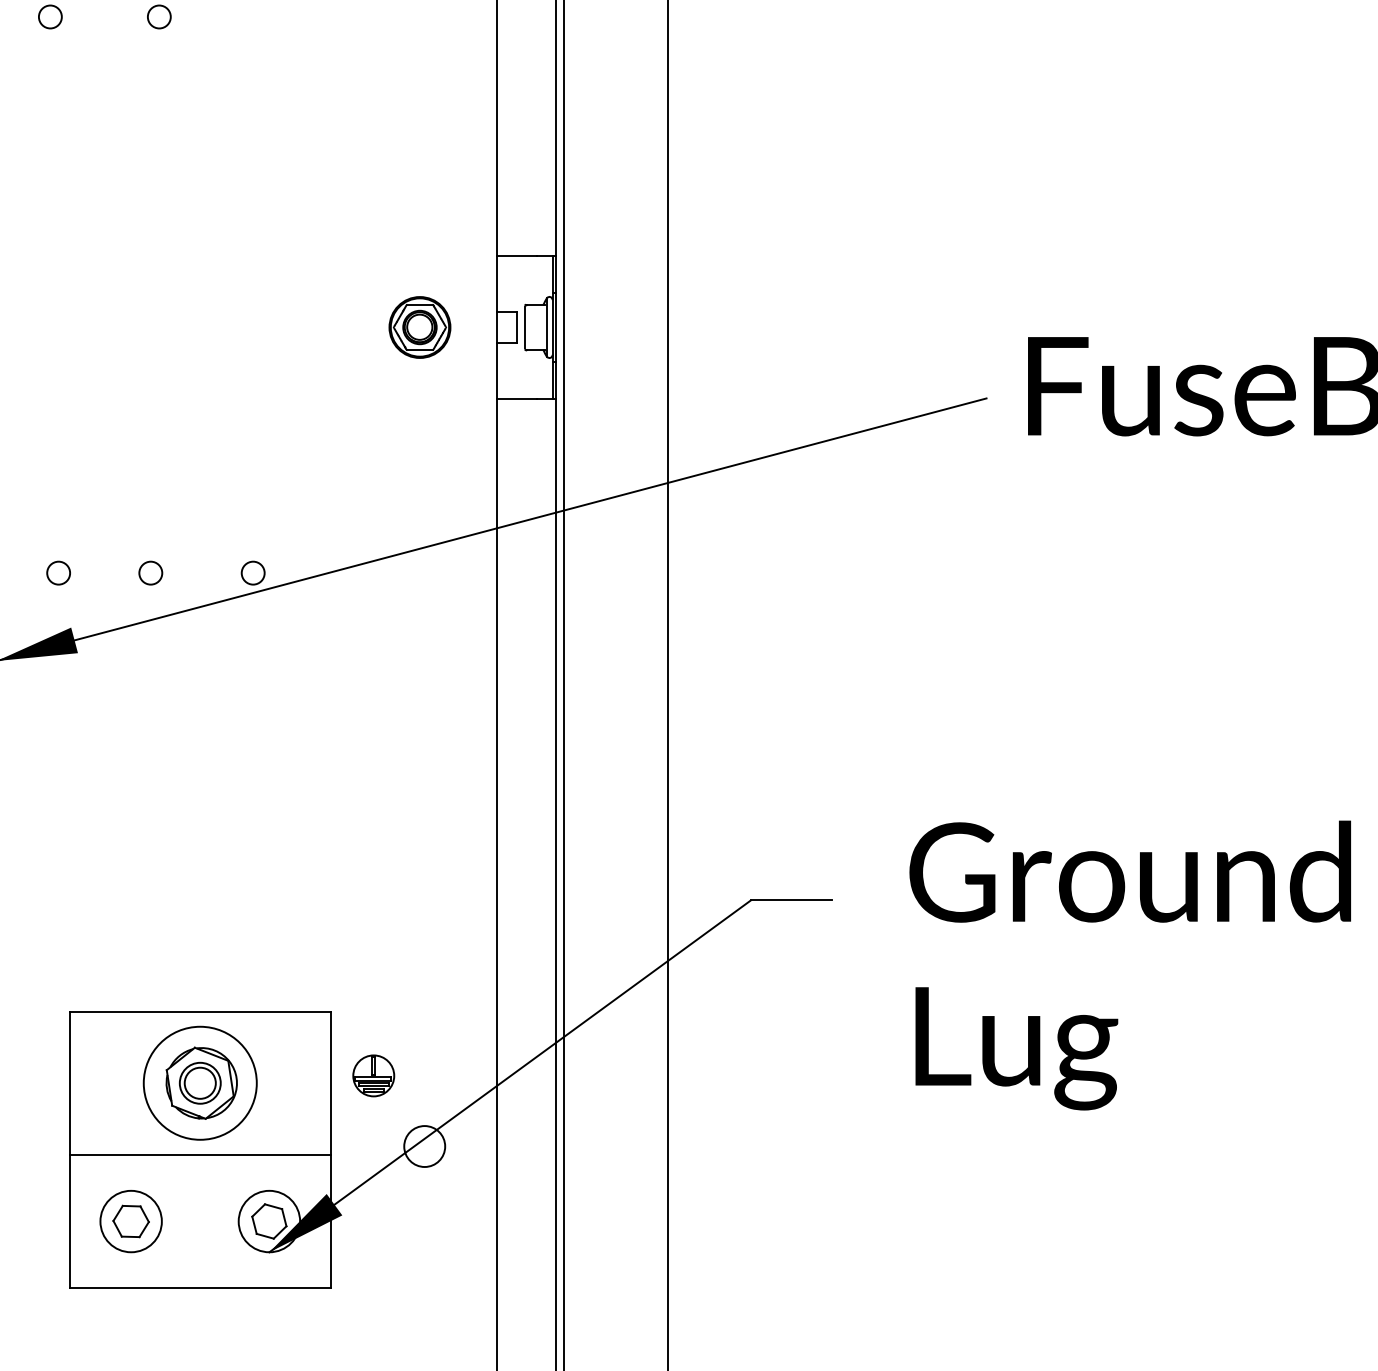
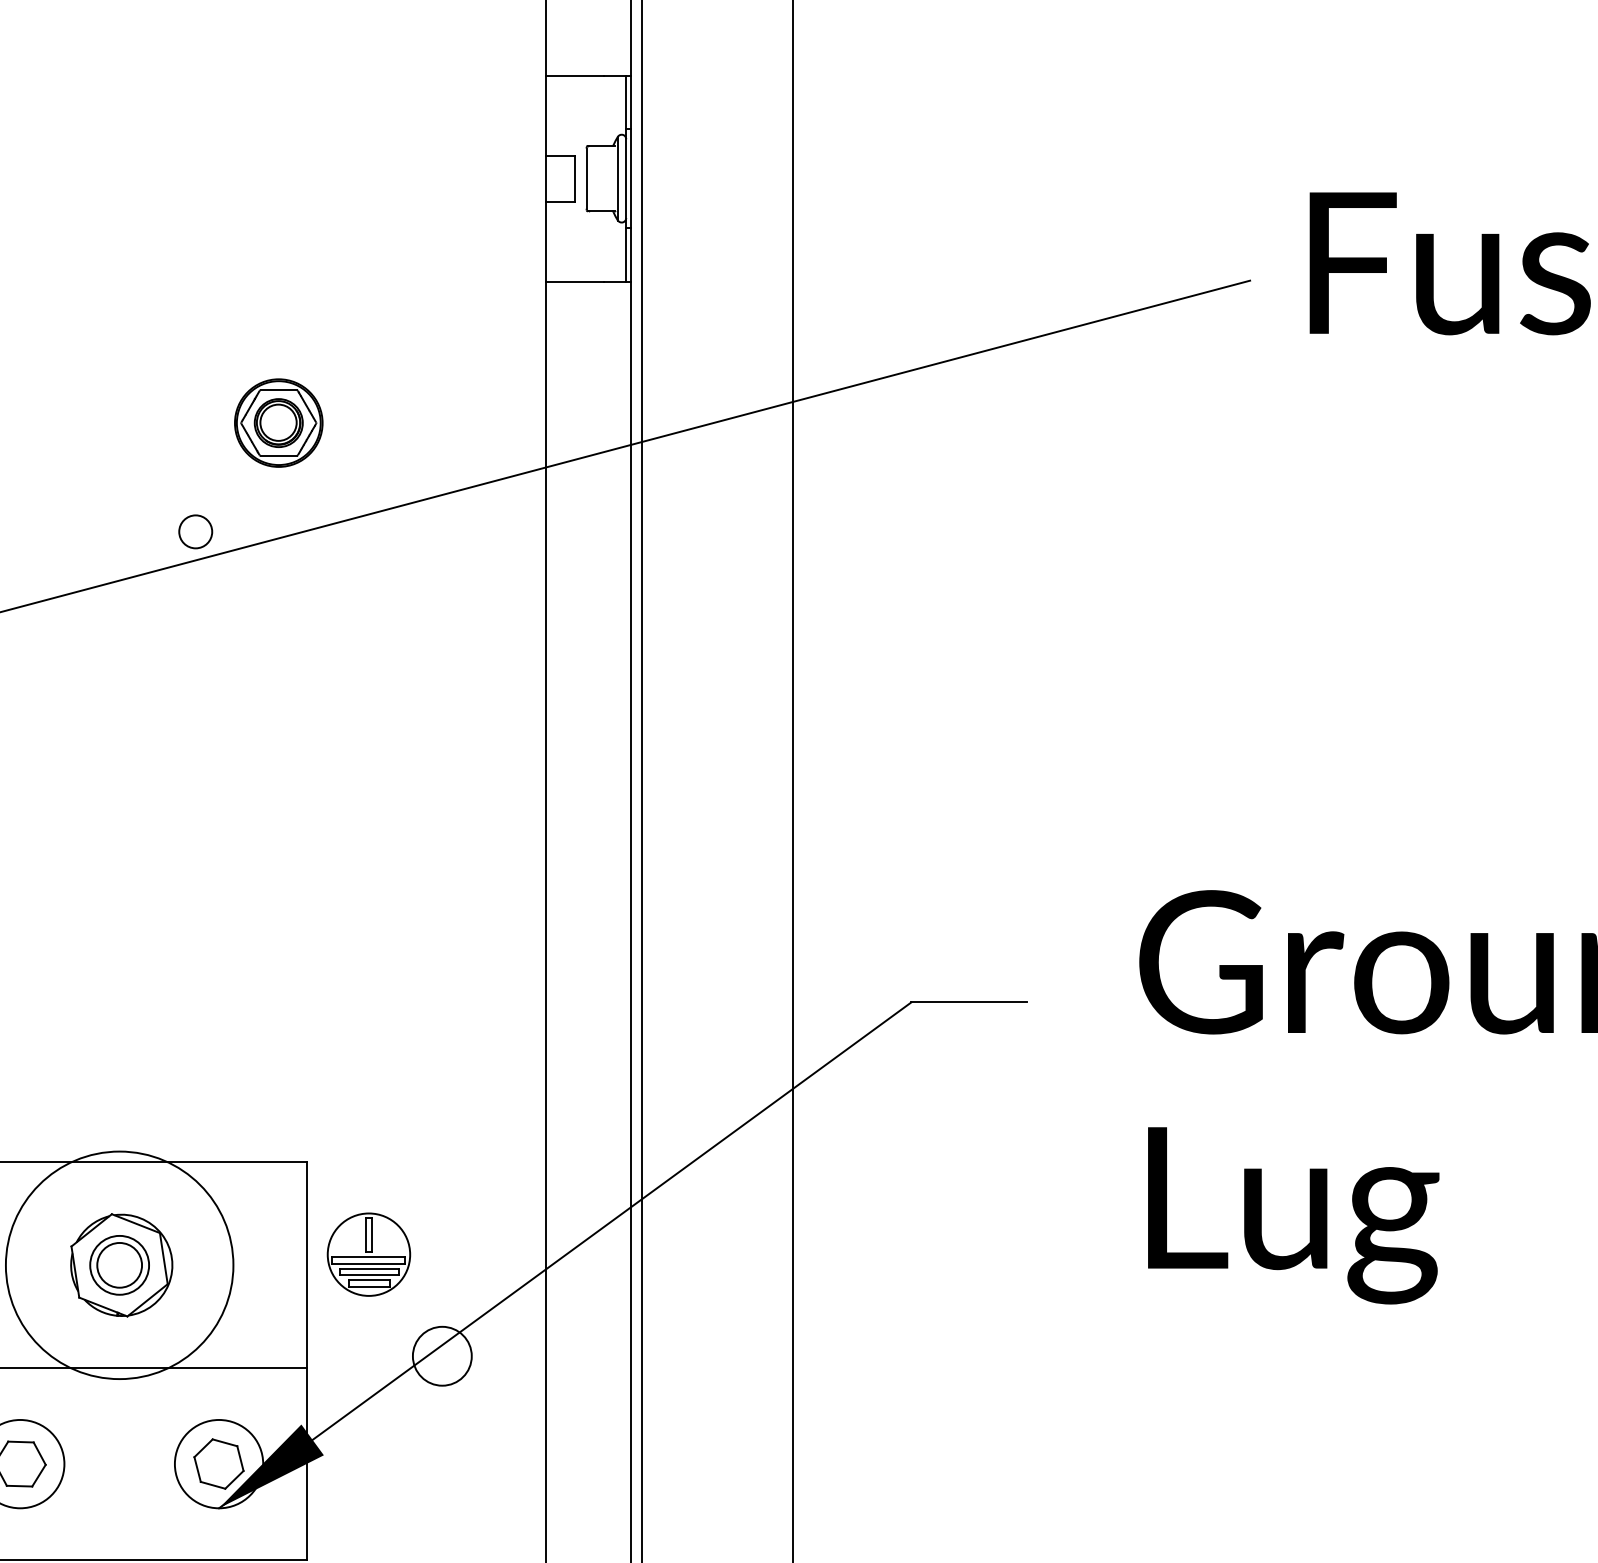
part: (419, 327) -> (278, 423), moved
circle: (150, 572) -> (48, 530), removed
part: (373, 1075) -> (368, 1254), size x1.4
circle: (199, 1082) -> (118, 1264), size x1.4

